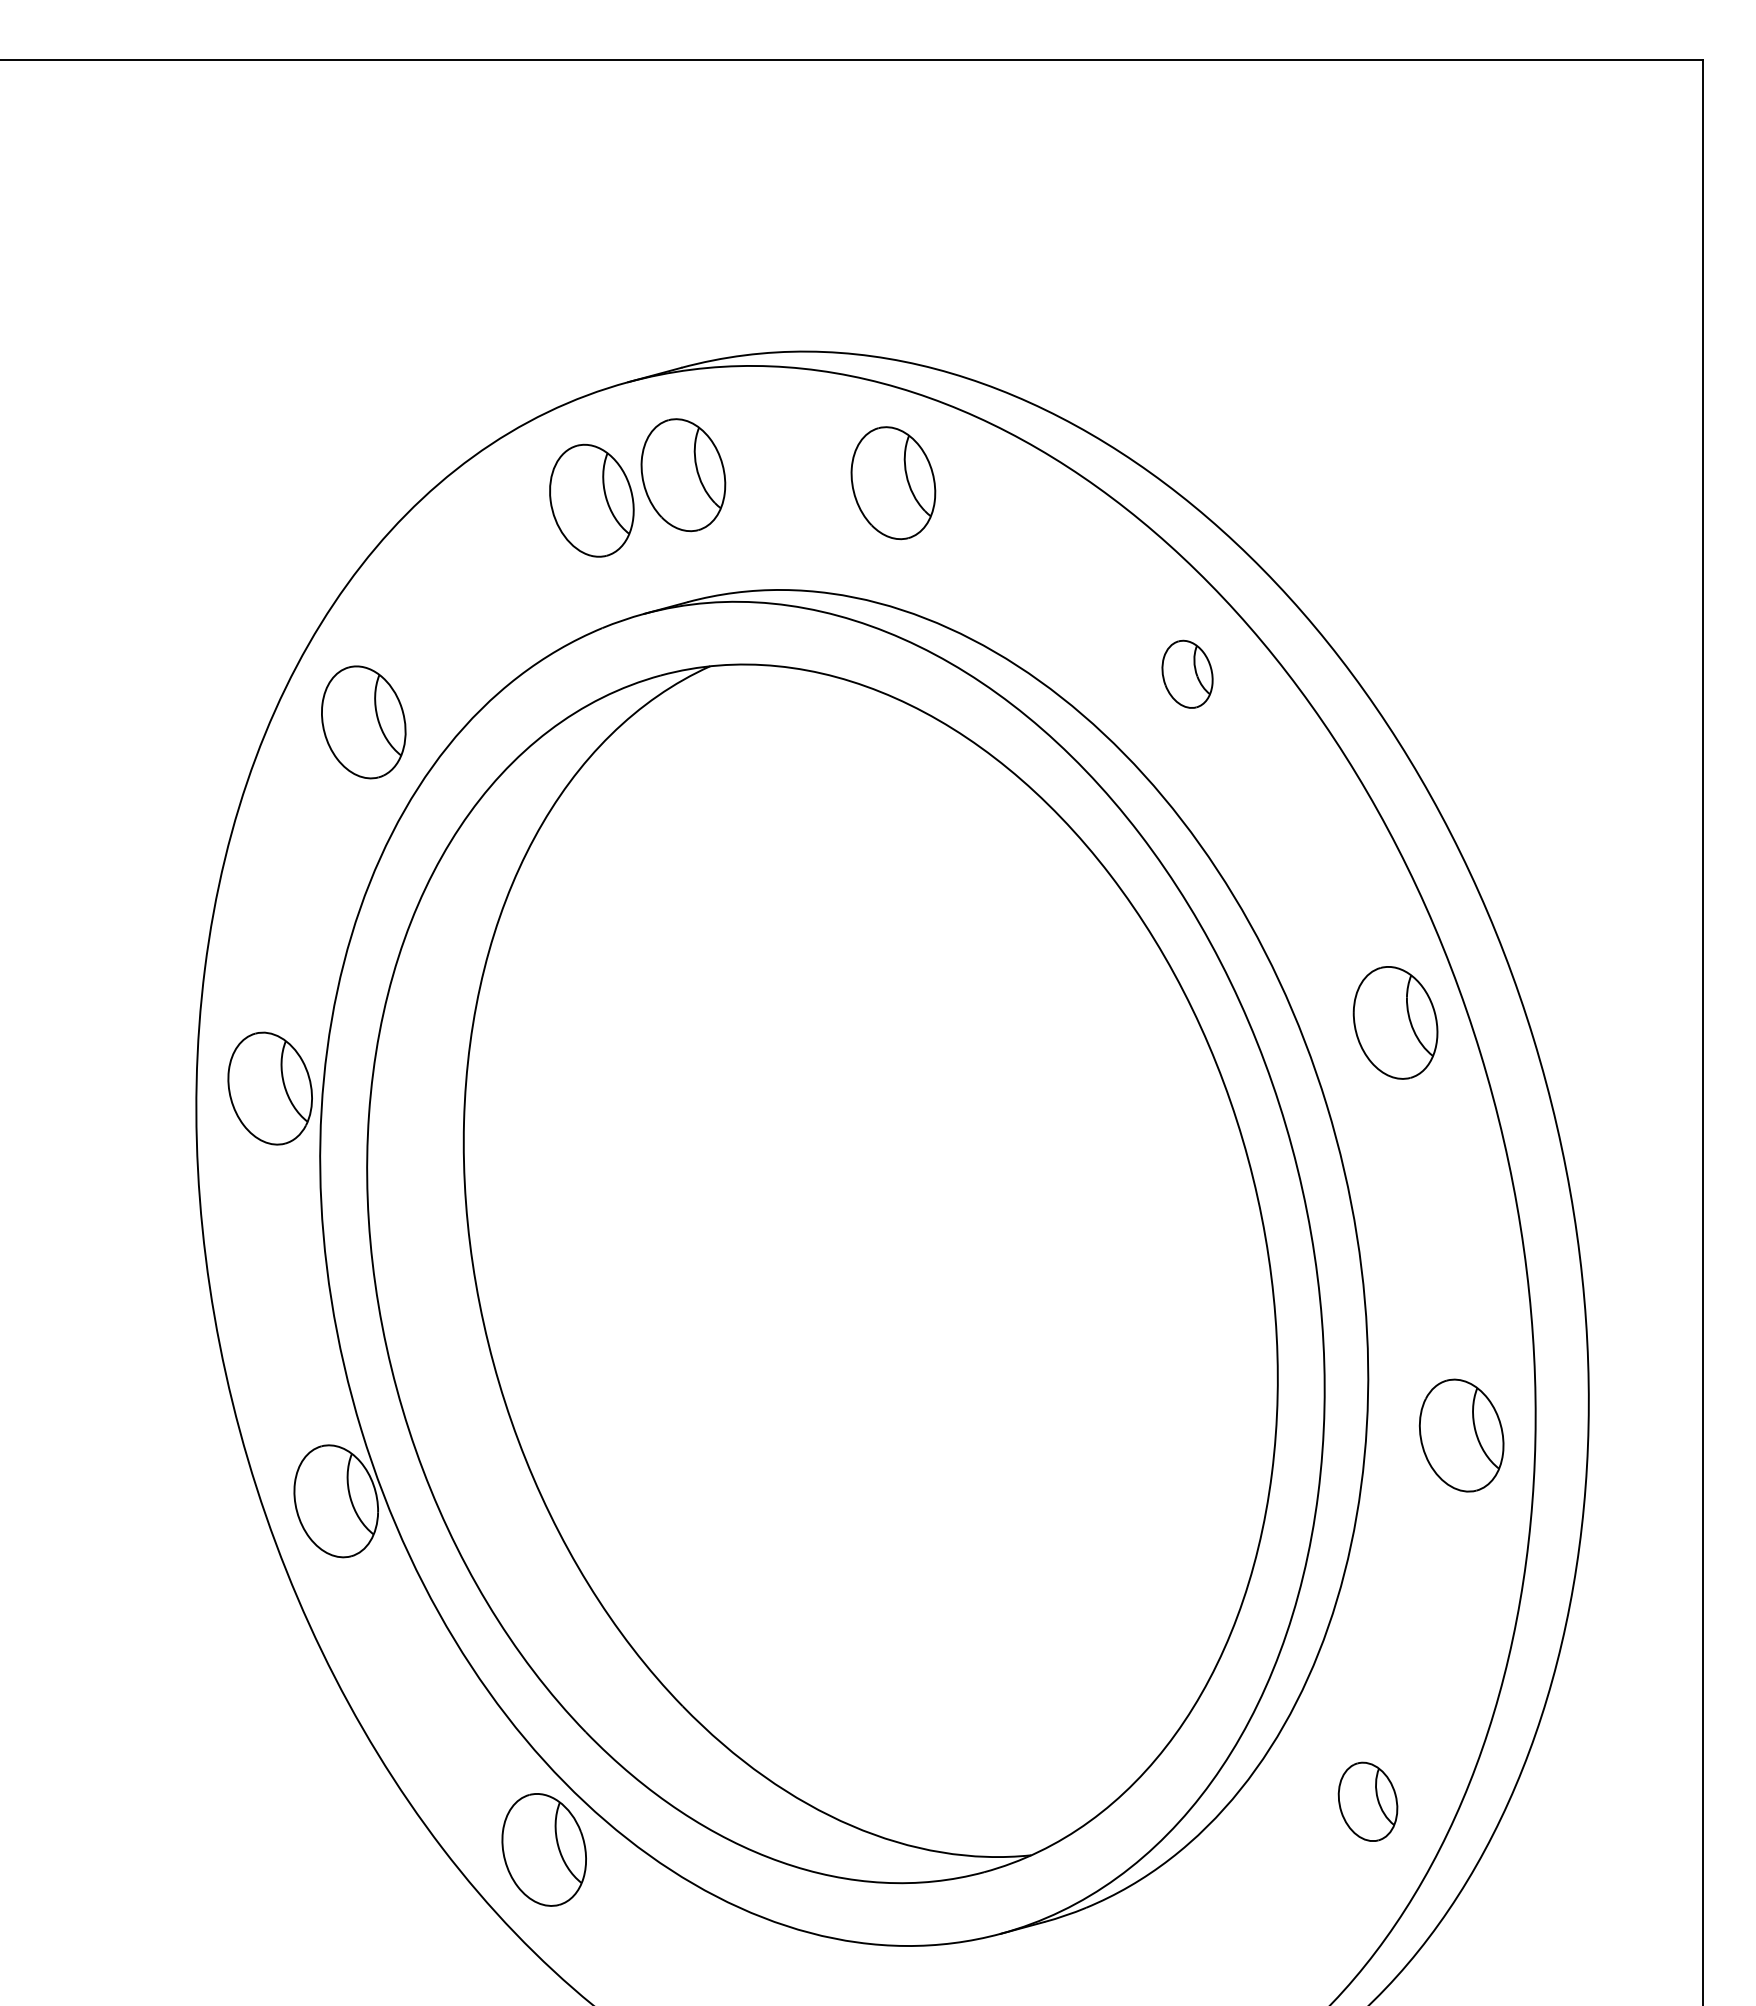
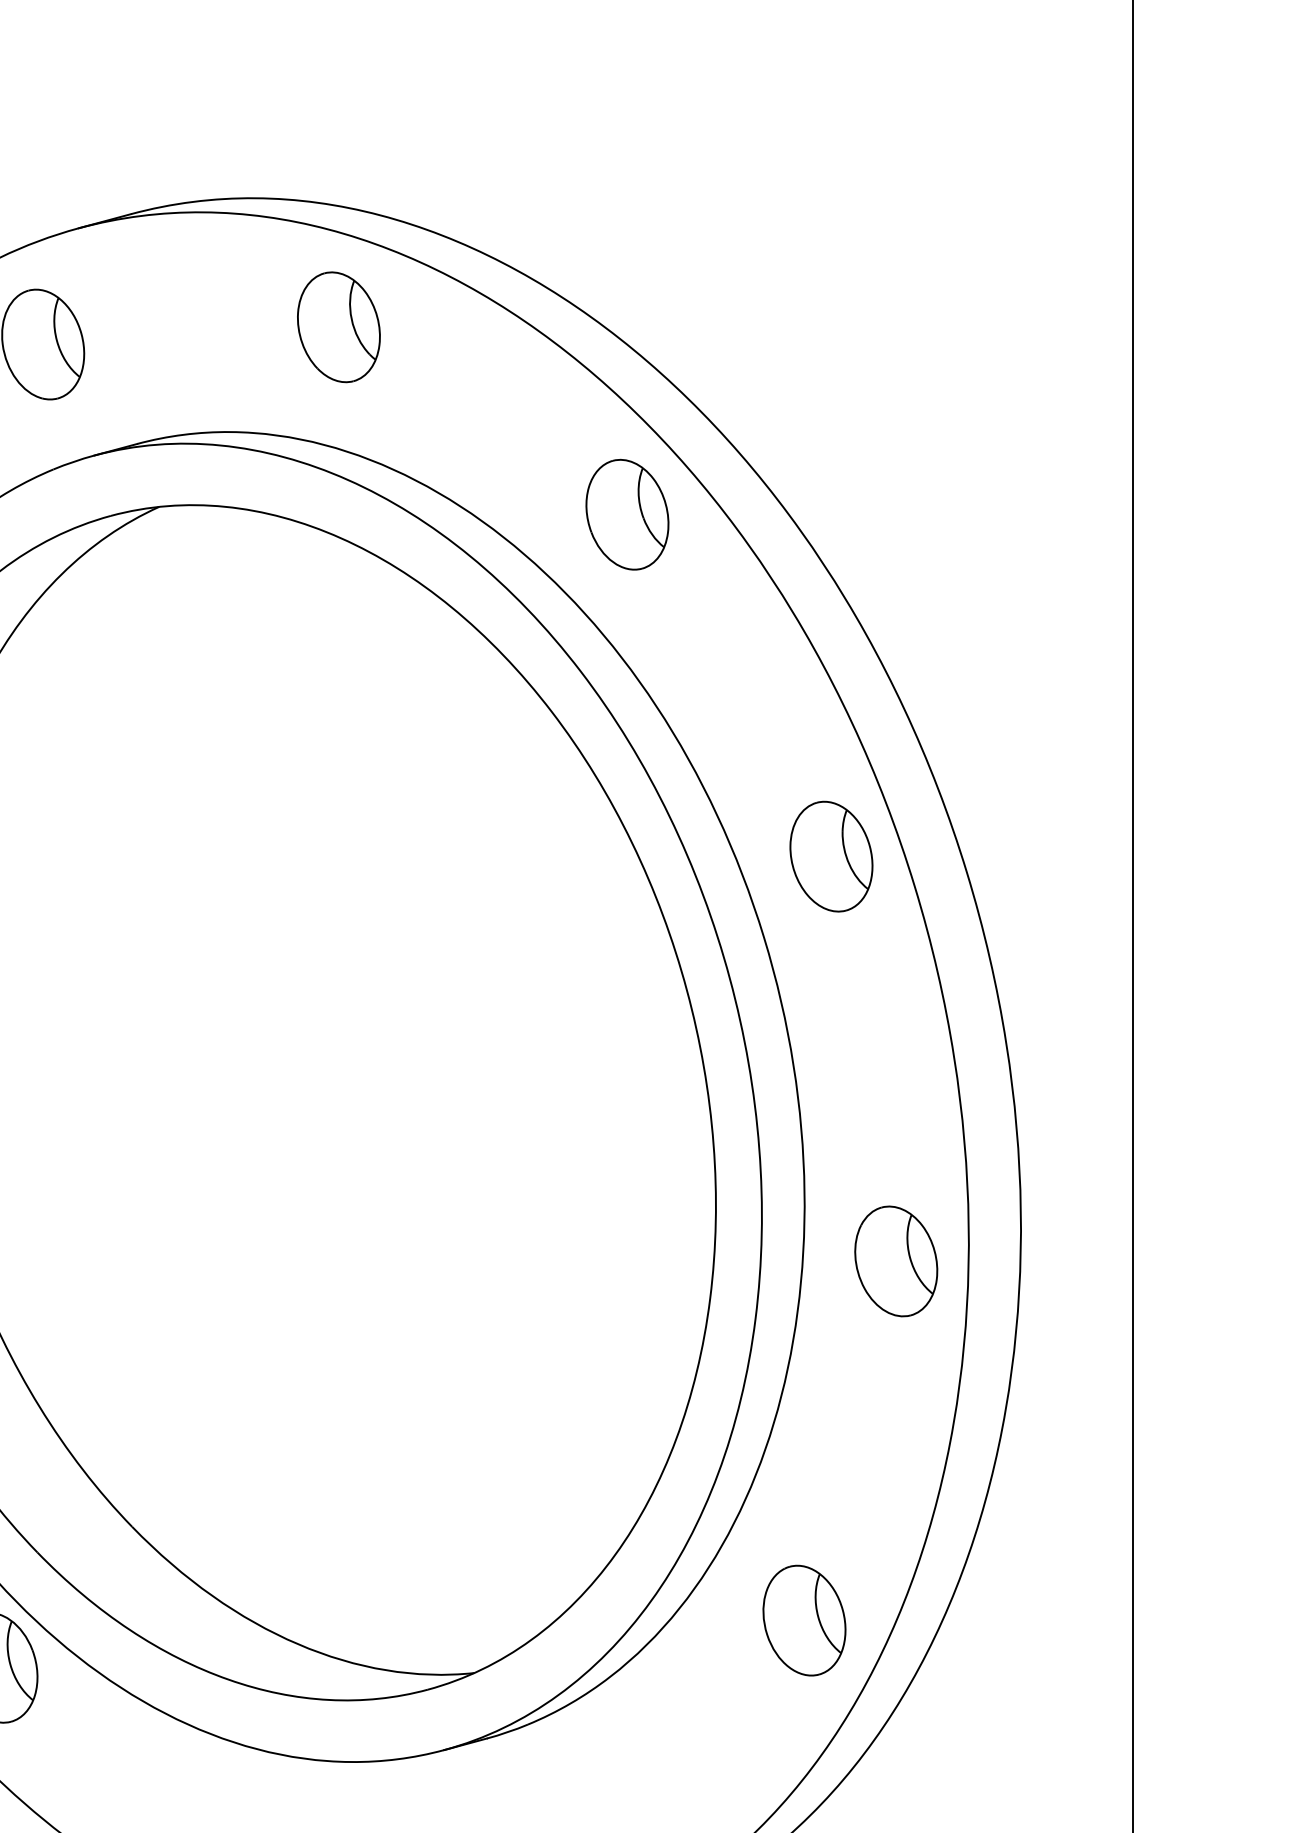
part: (683, 475) -> (133, 319), removed
part: (1187, 674) -> (627, 514), size x1.67
part: (1367, 1801) -> (803, 1620), size x1.43

